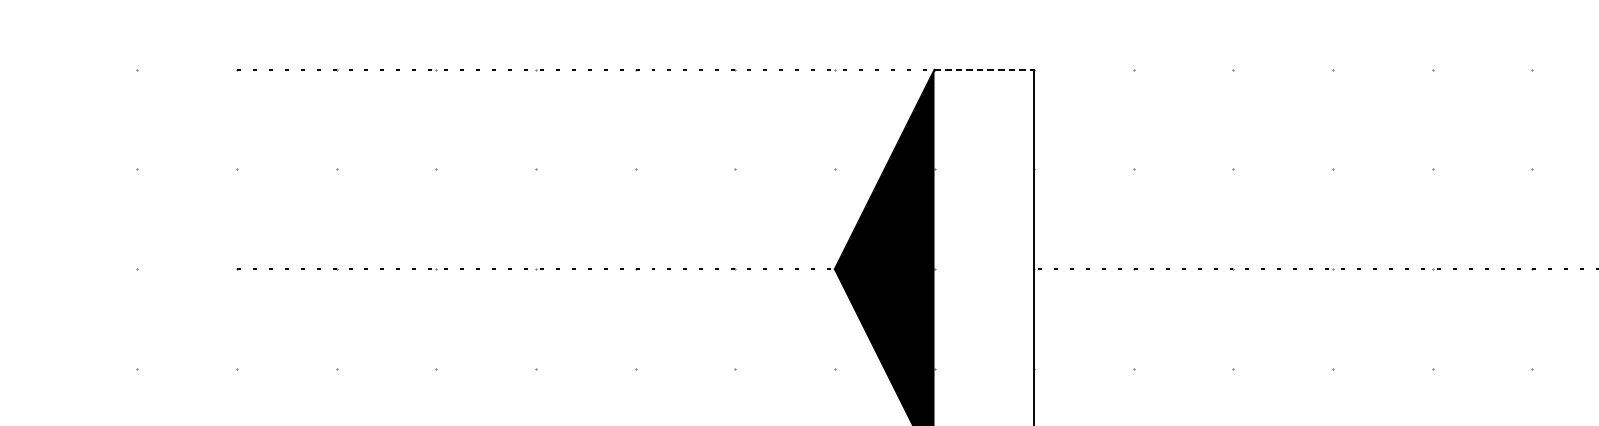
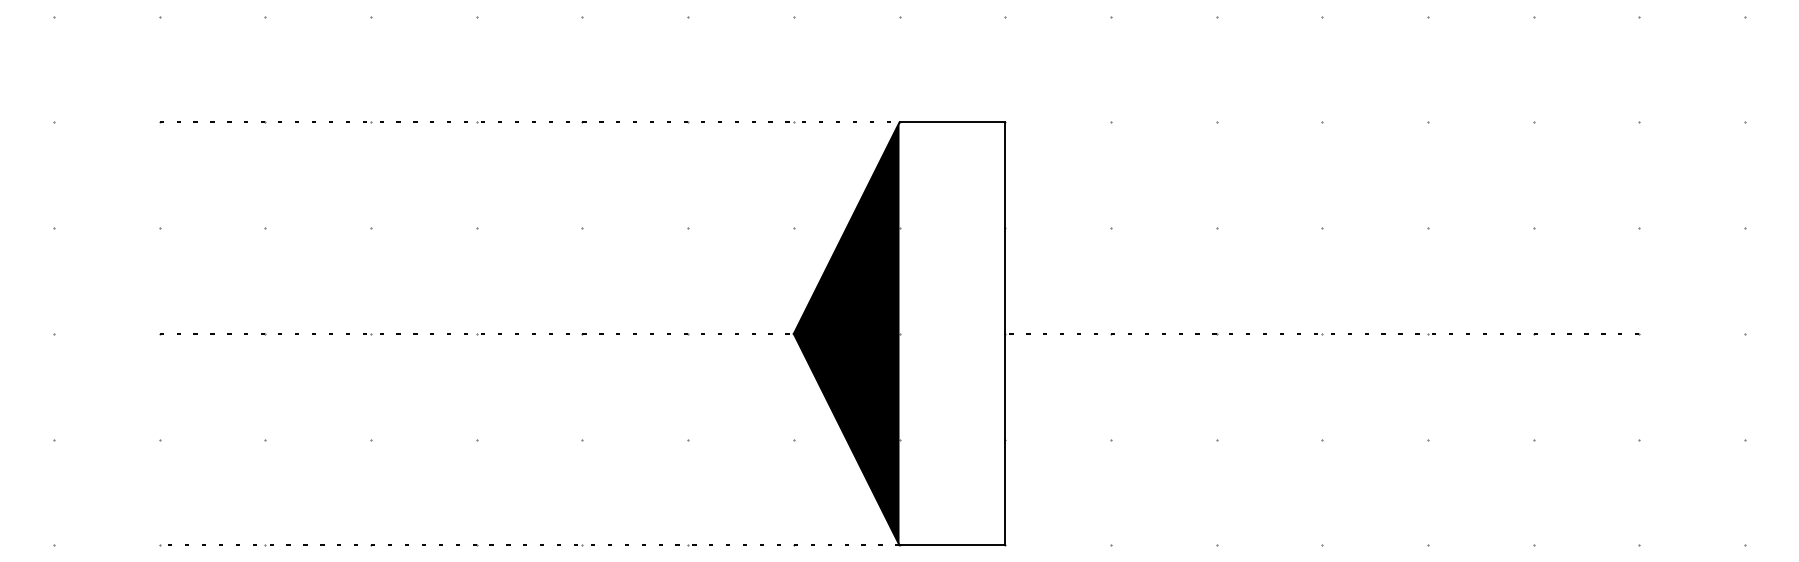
line: (984, 69) -> (952, 122), dashed -> solid

